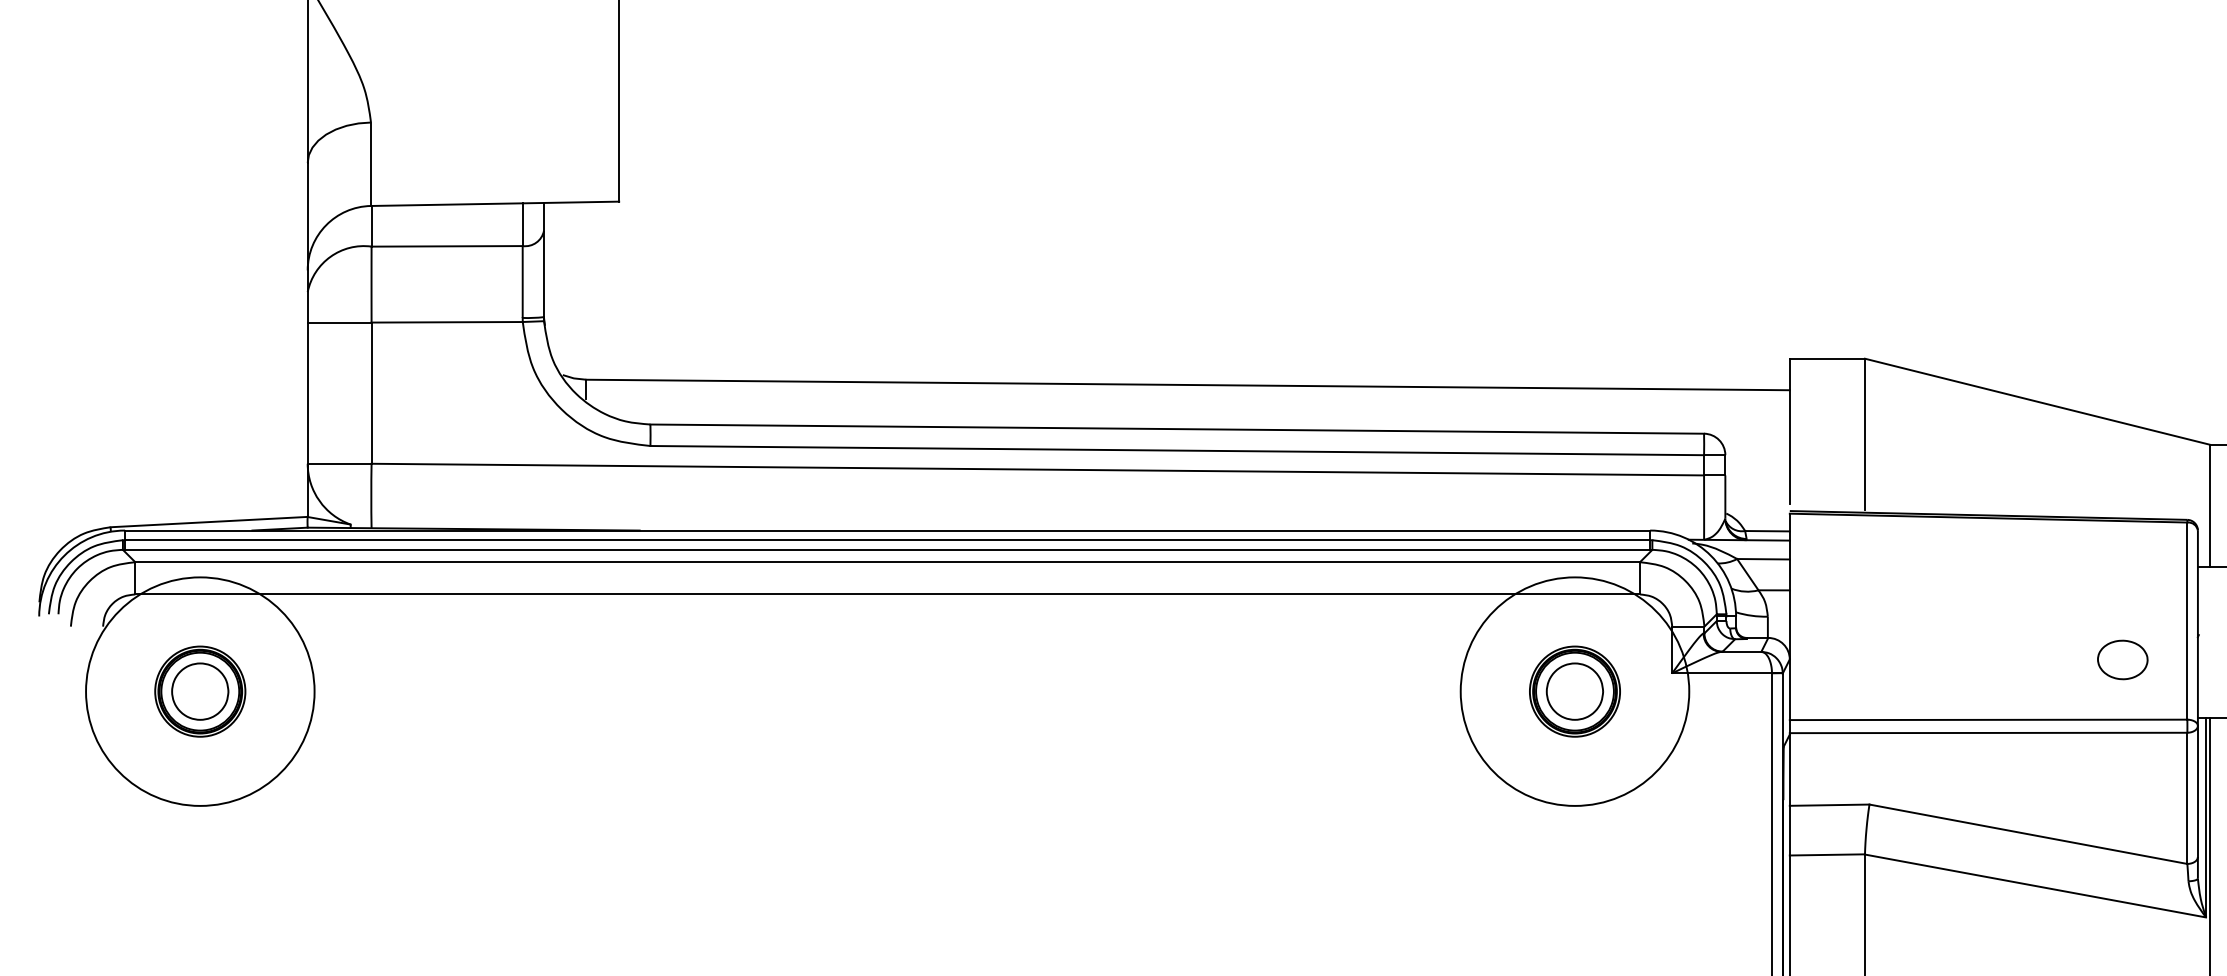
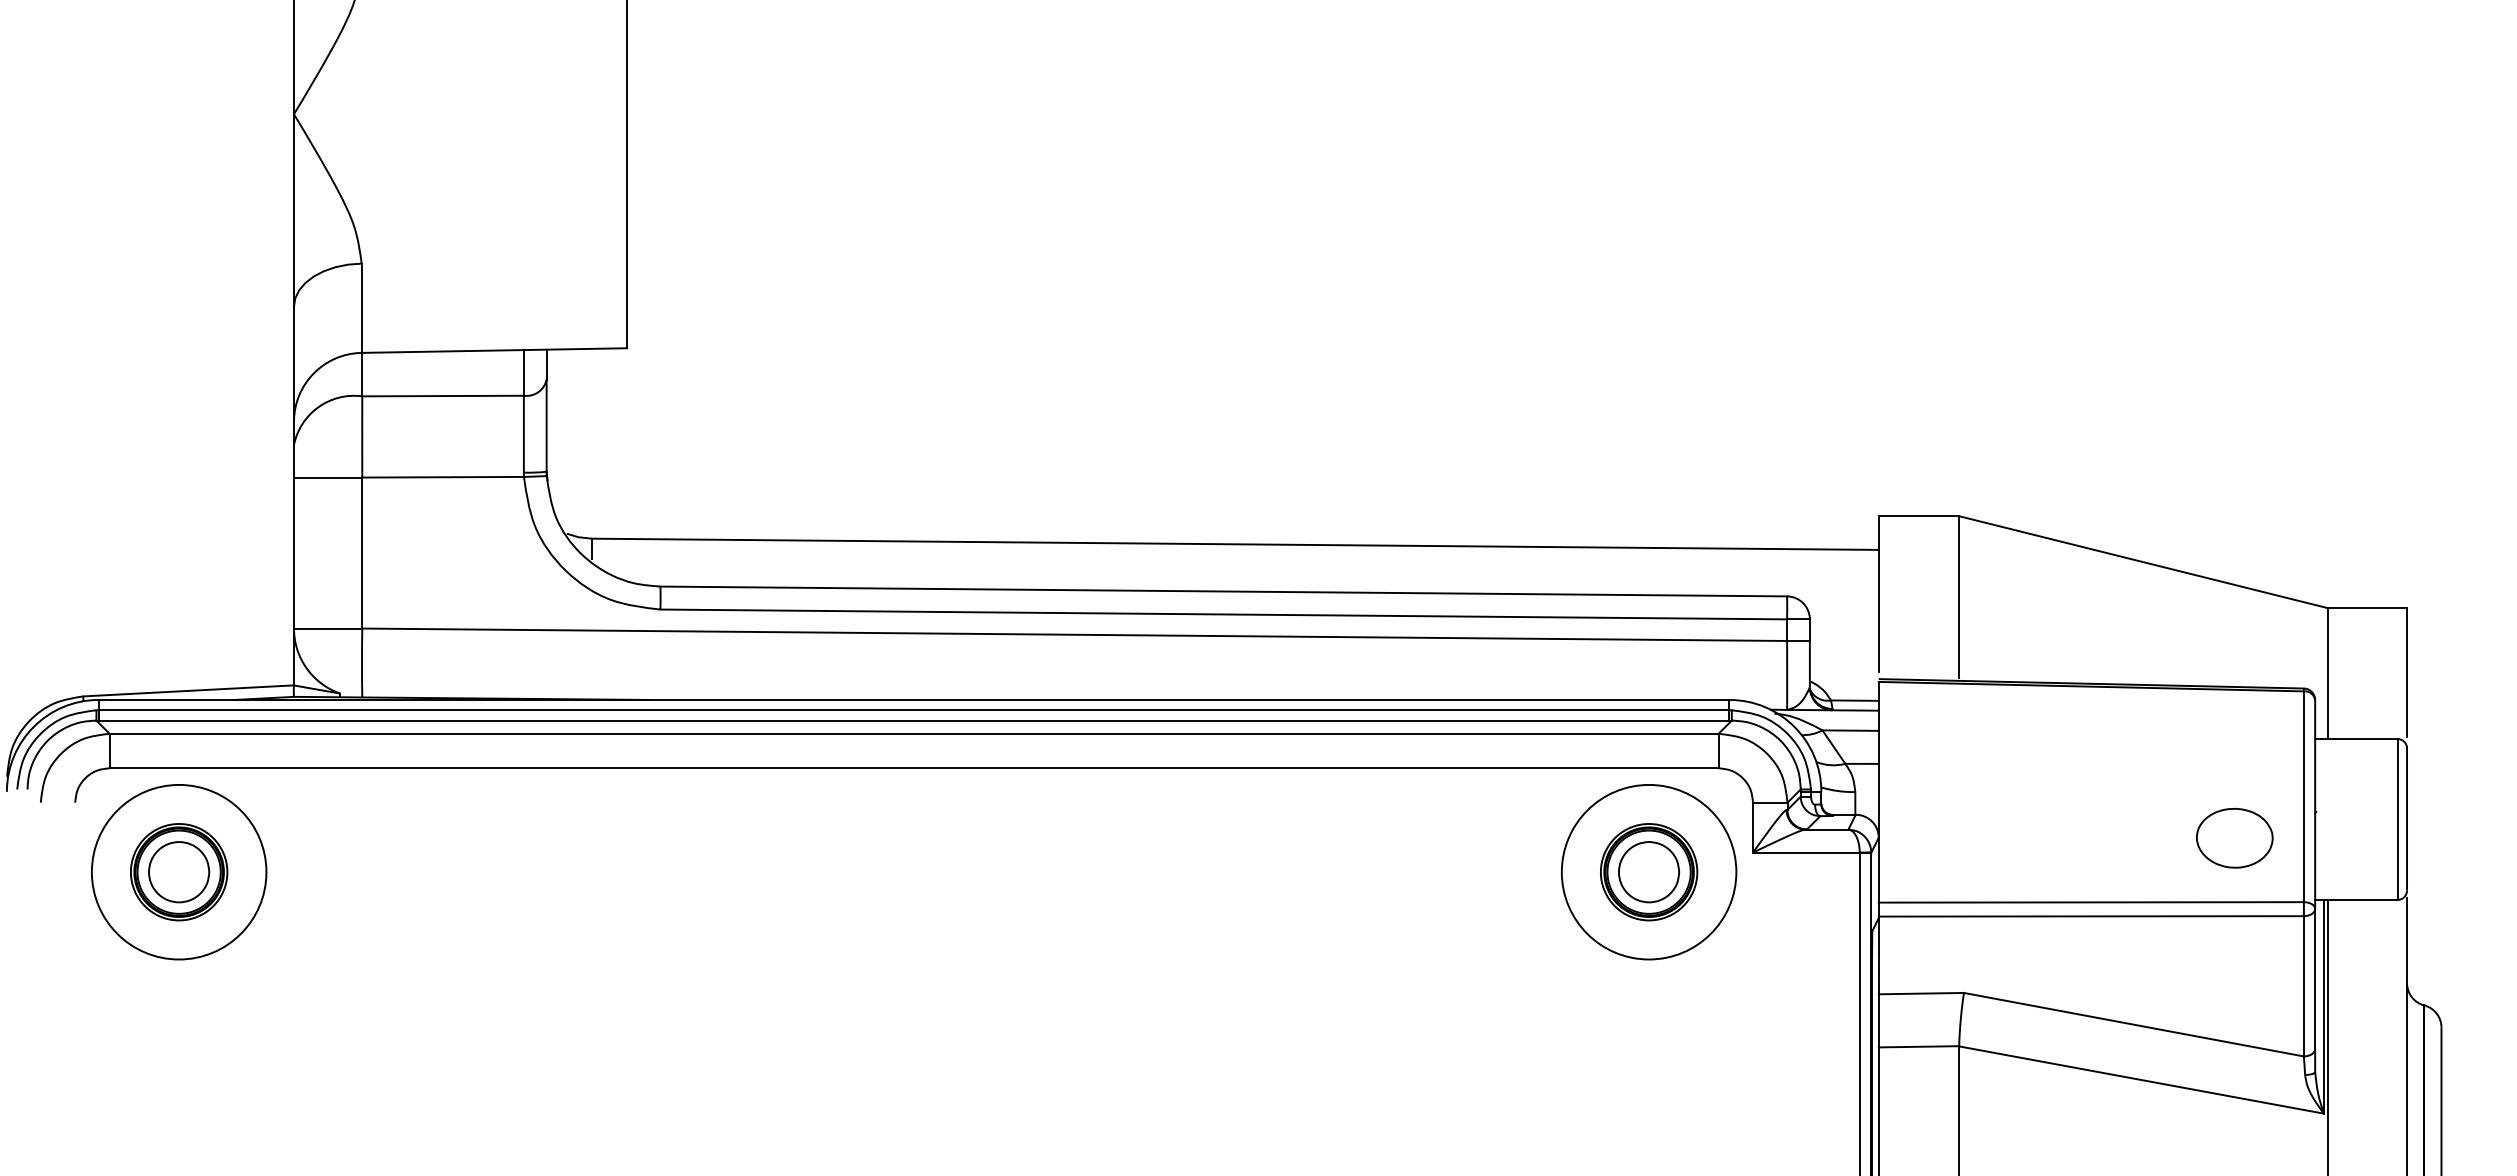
part: (2122, 660) -> (2234, 838), size x1.43
circle: (199, 690) -> (178, 871), size x0.71
circle: (1574, 690) -> (1648, 871), size x0.71

